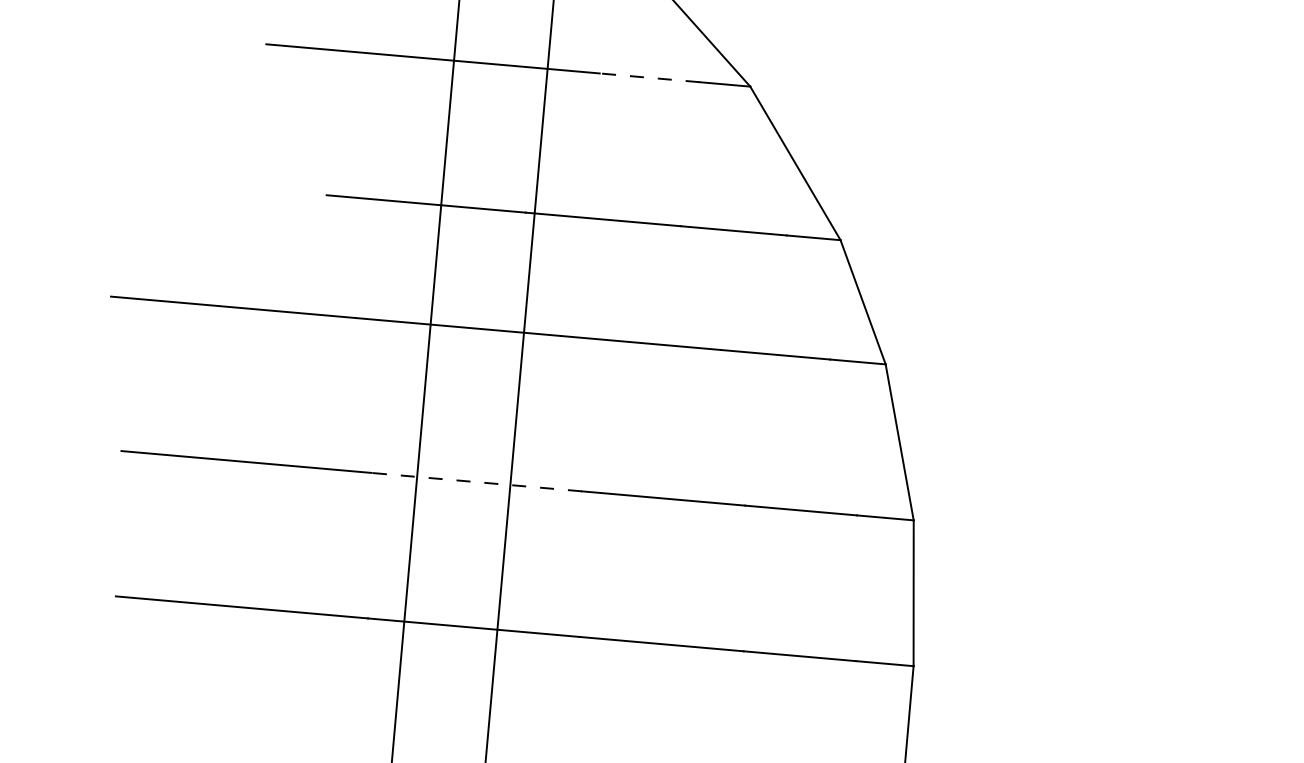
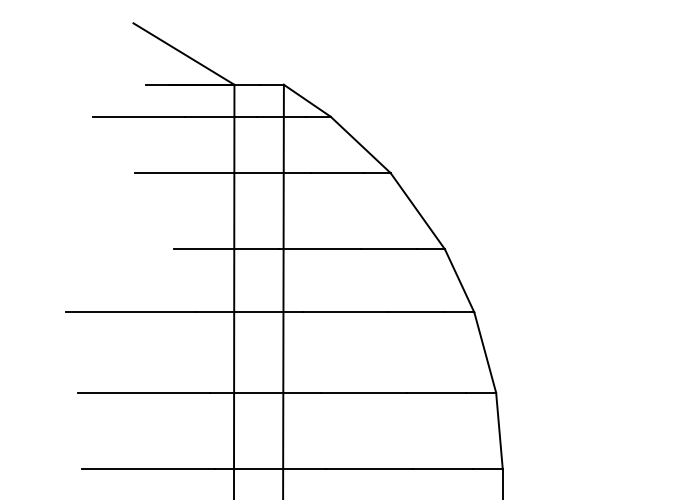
line: (649, 78) -> (337, 173), dashed -> solid
line: (476, 481) -> (265, 392), dashed -> solid

